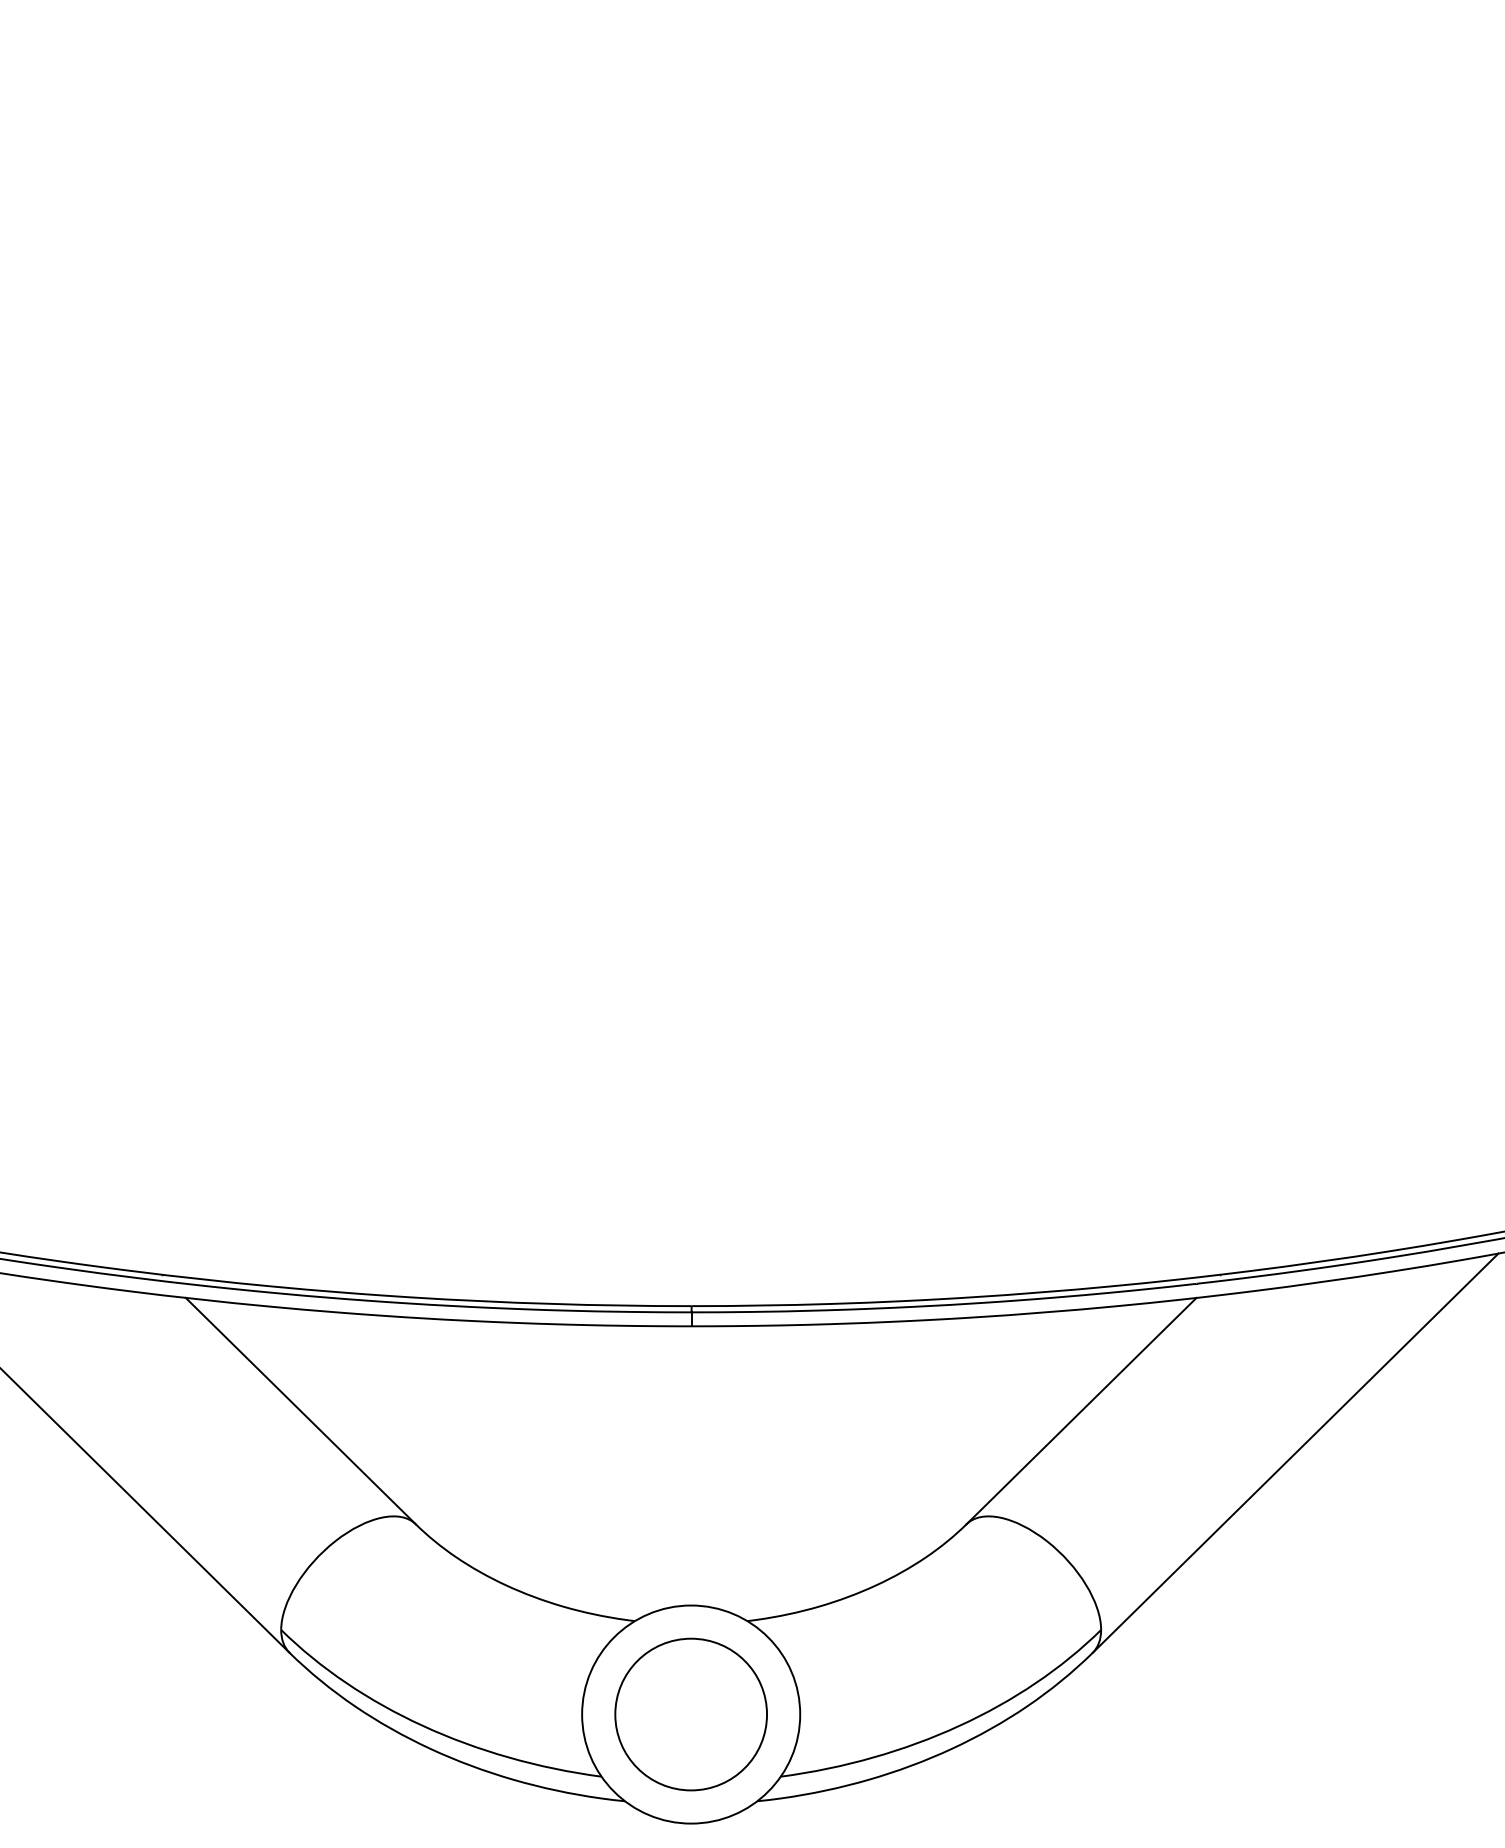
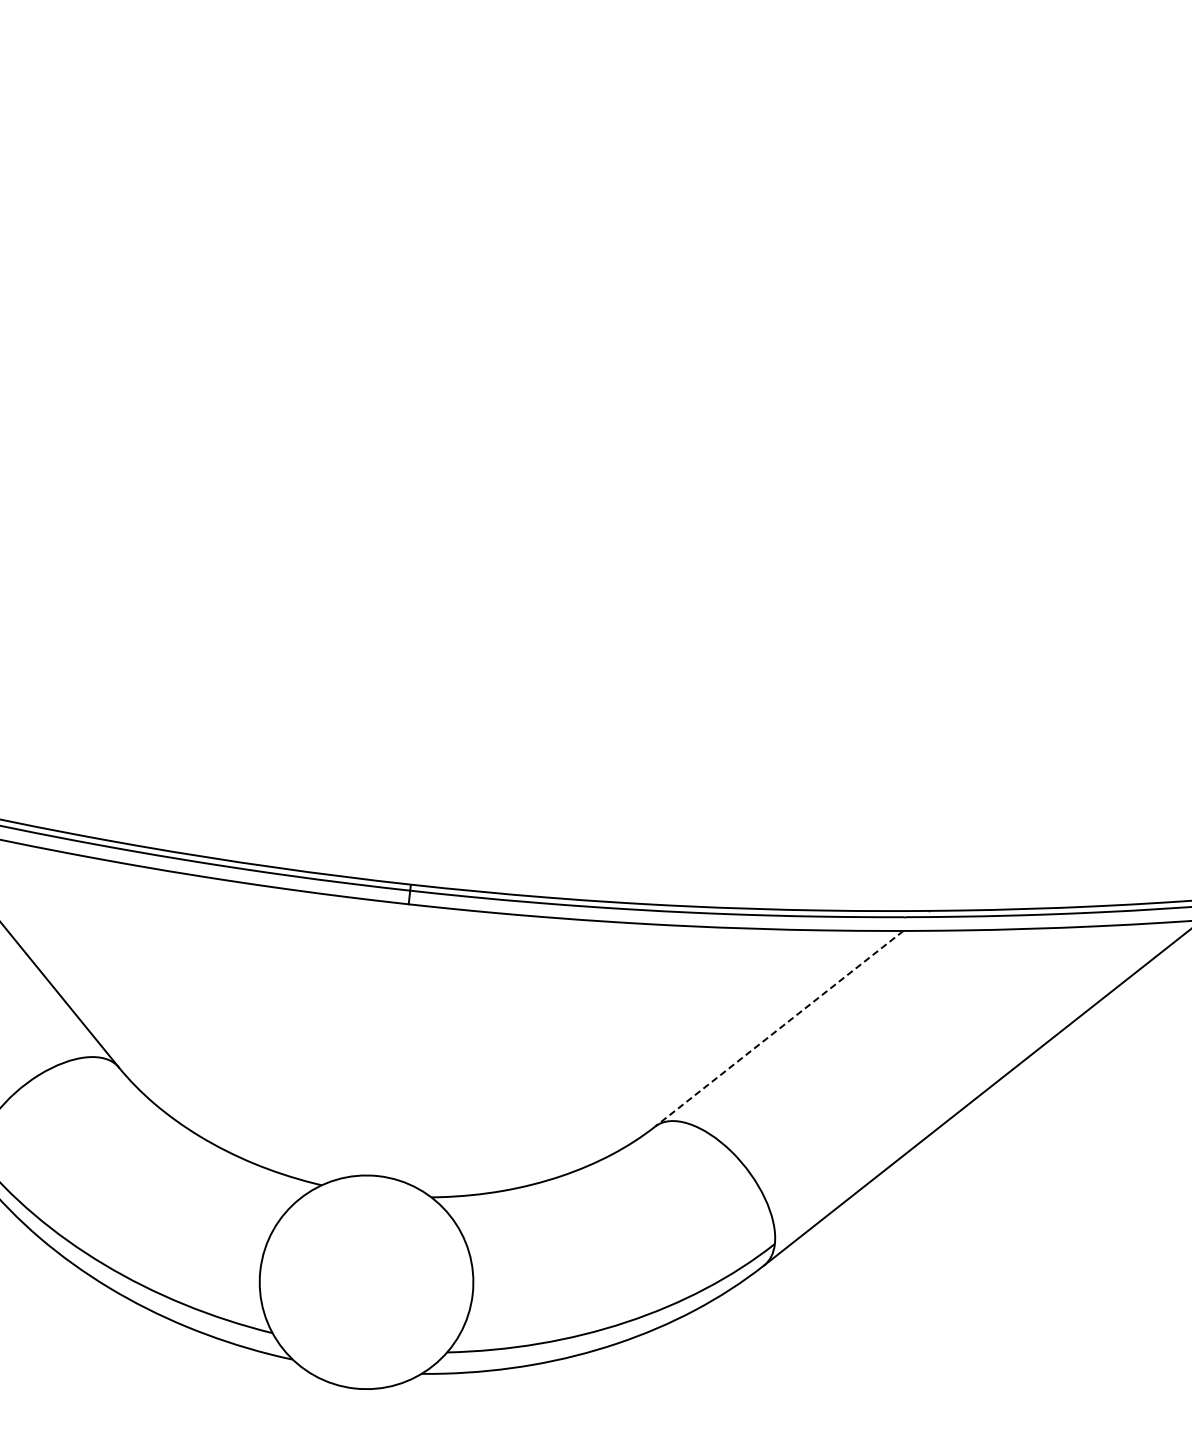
line: (1081, 1411) -> (779, 1029), solid -> dashed
circle: (690, 1714) -> (365, 1282), removed

